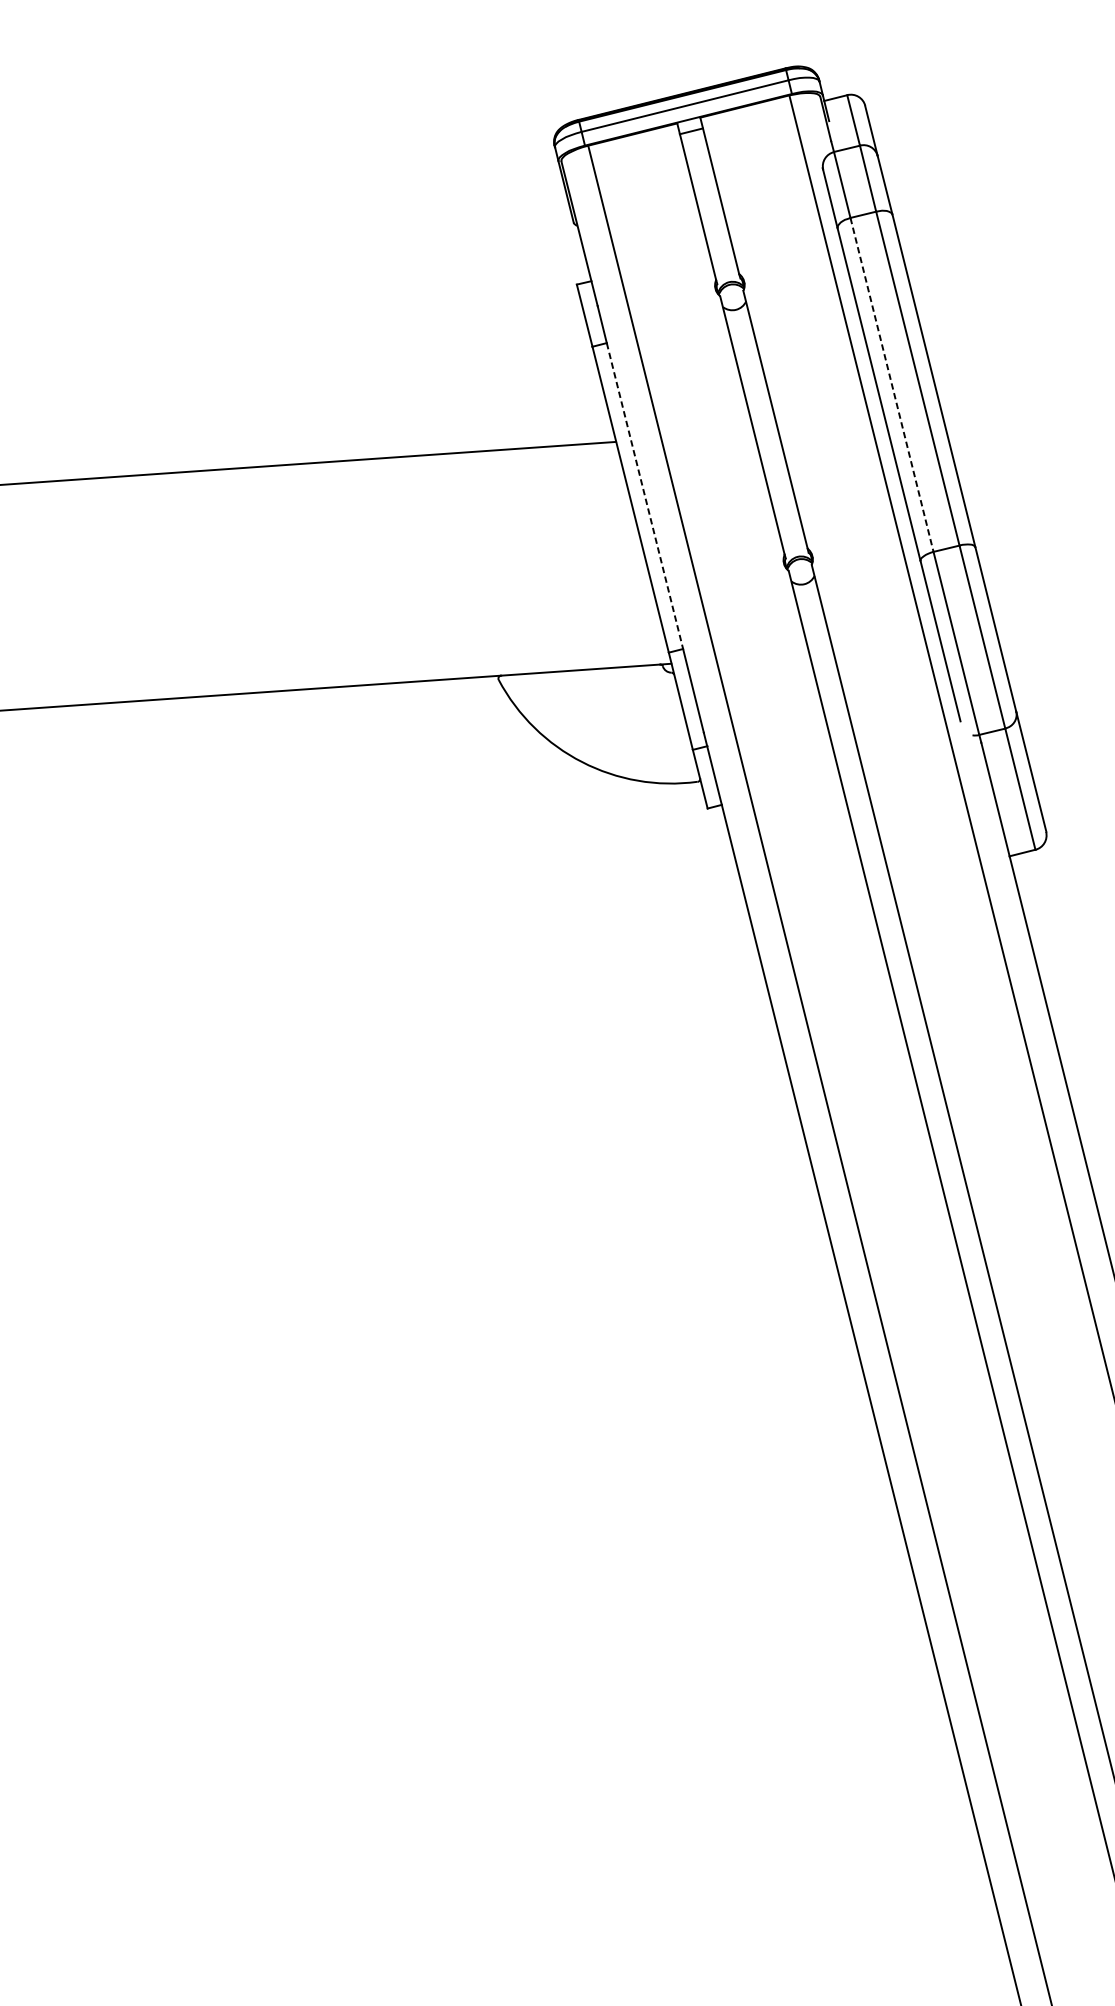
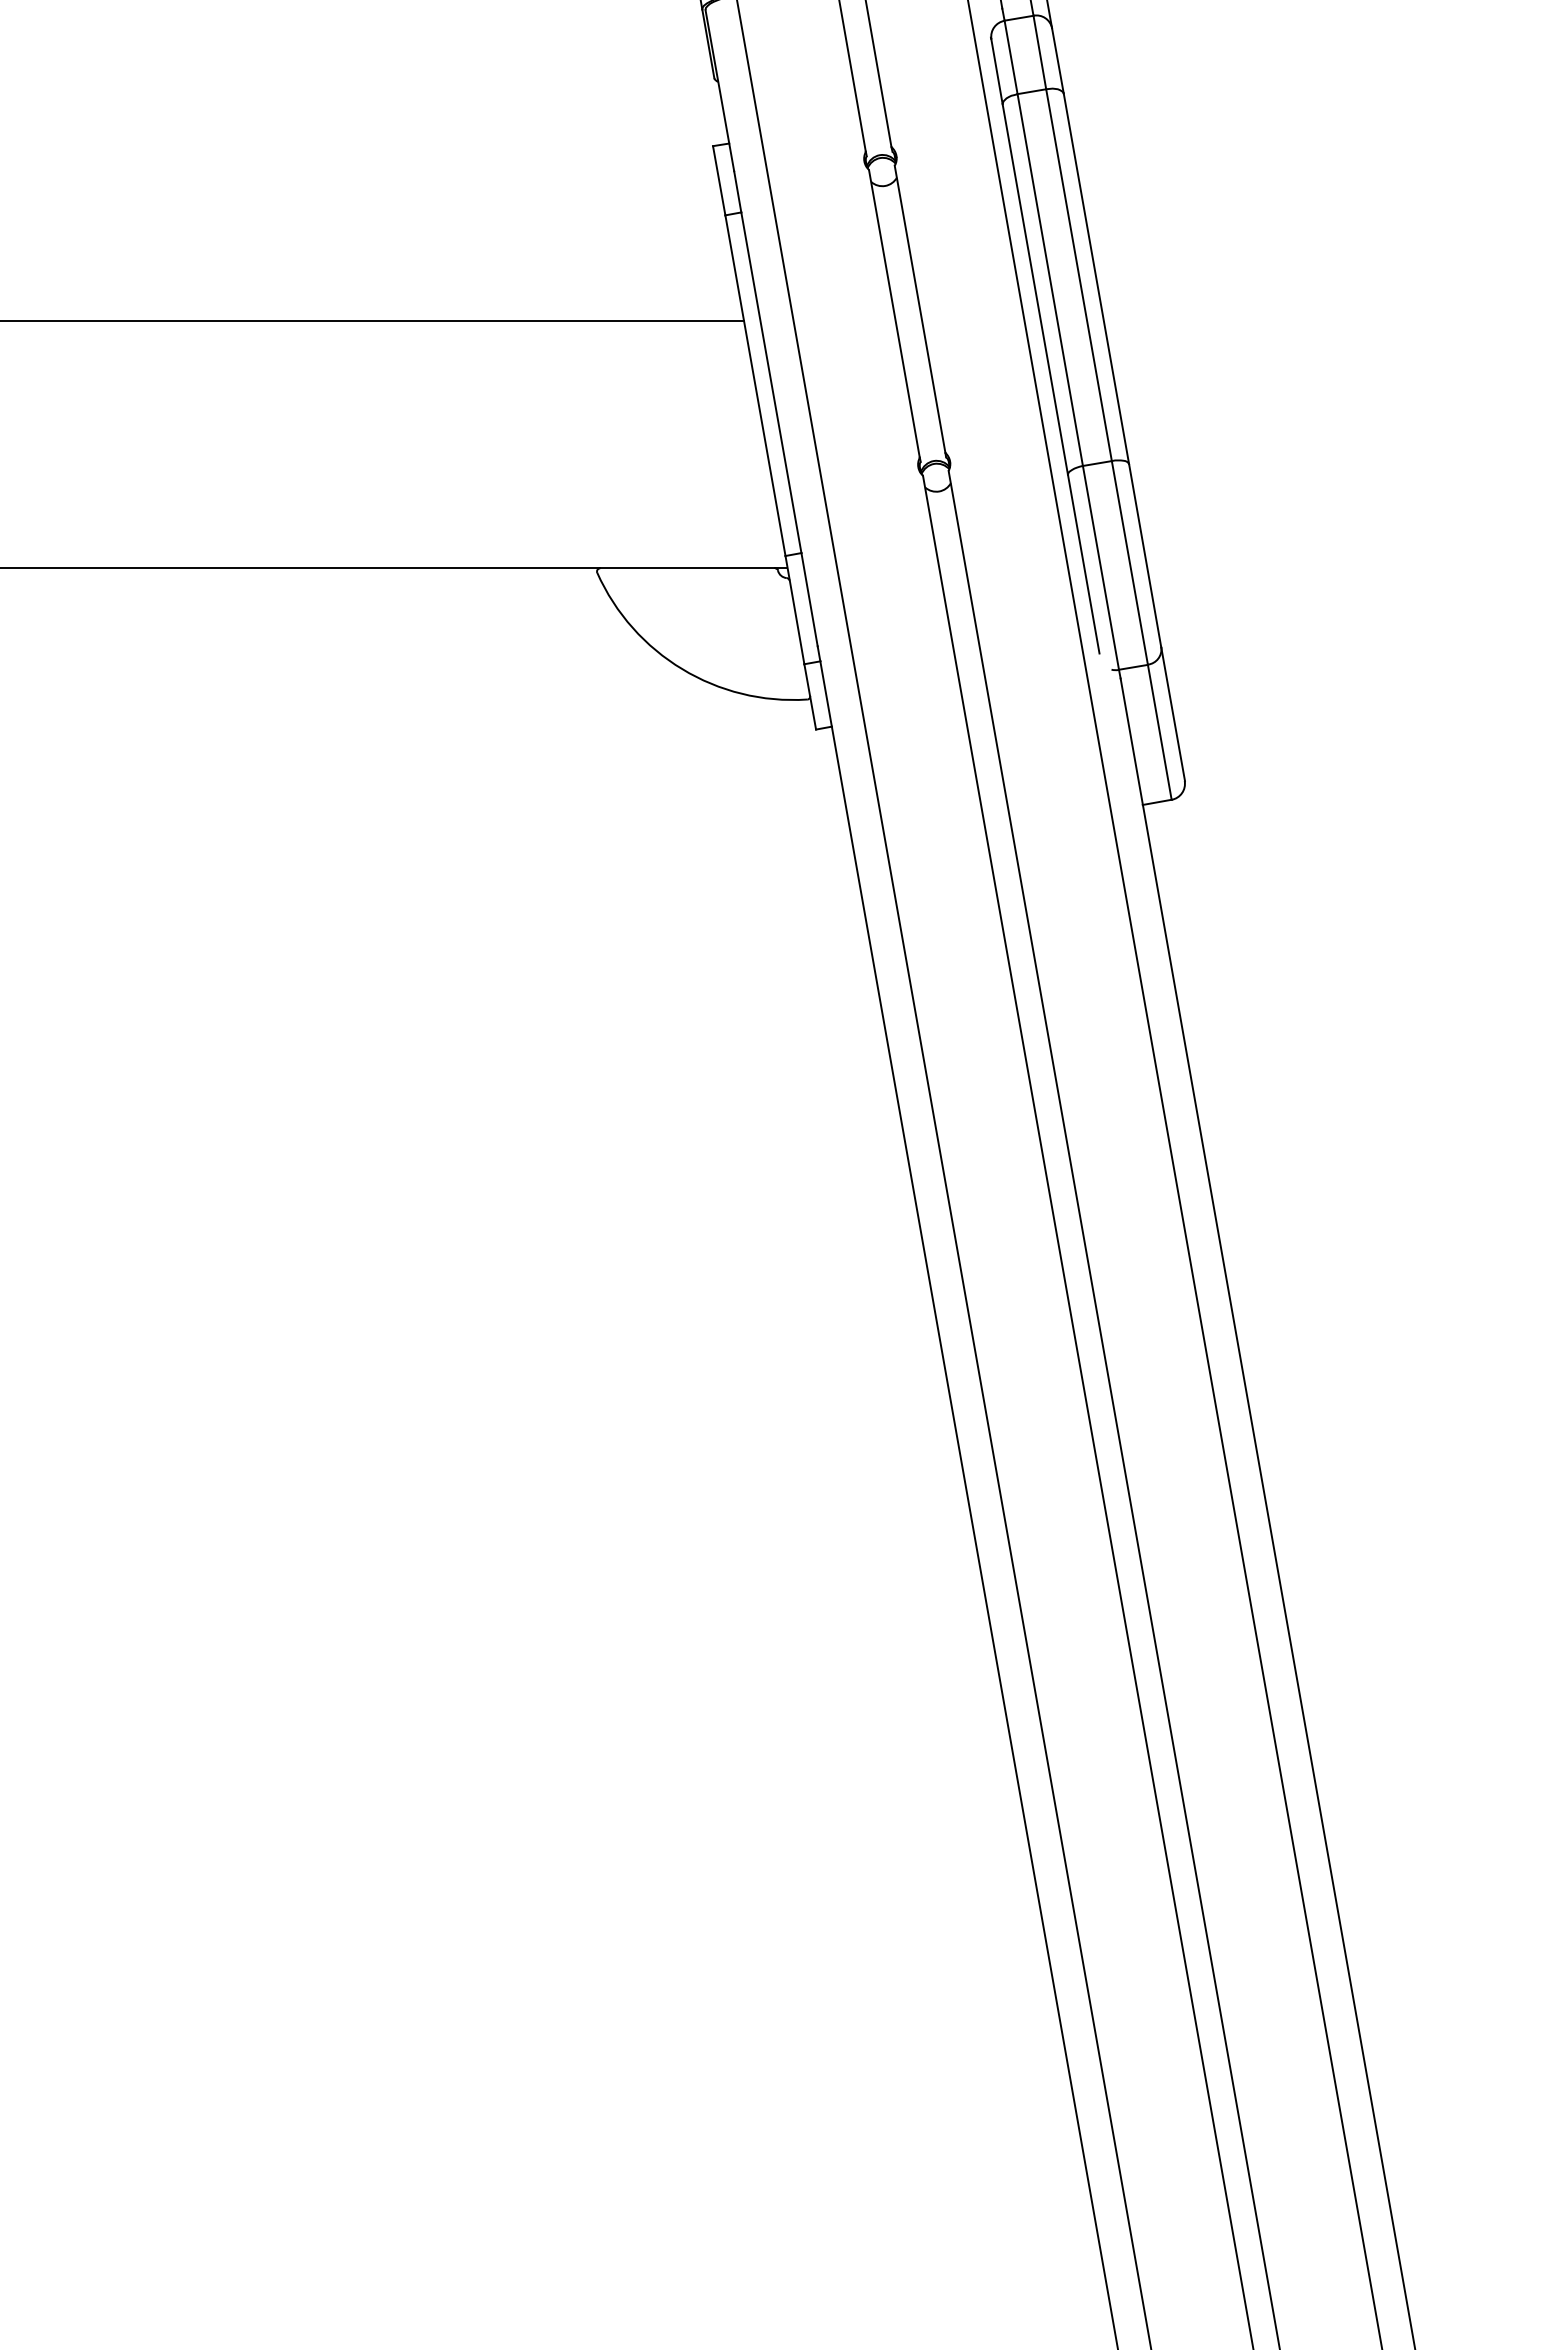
line: (892, 385) -> (1050, 280), dashed -> solid
line: (645, 495) -> (771, 382), dashed -> solid

